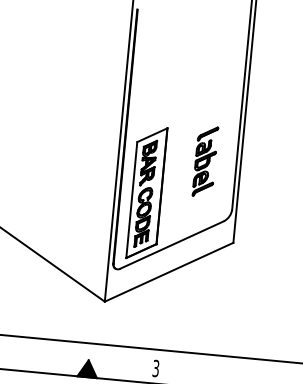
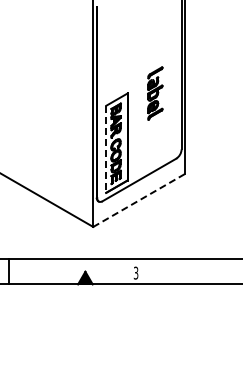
part: (205, 161) -> (155, 93), moved
line: (132, 200) -> (106, 149), solid -> dashed
line: (169, 272) -> (139, 200), solid -> dashed

